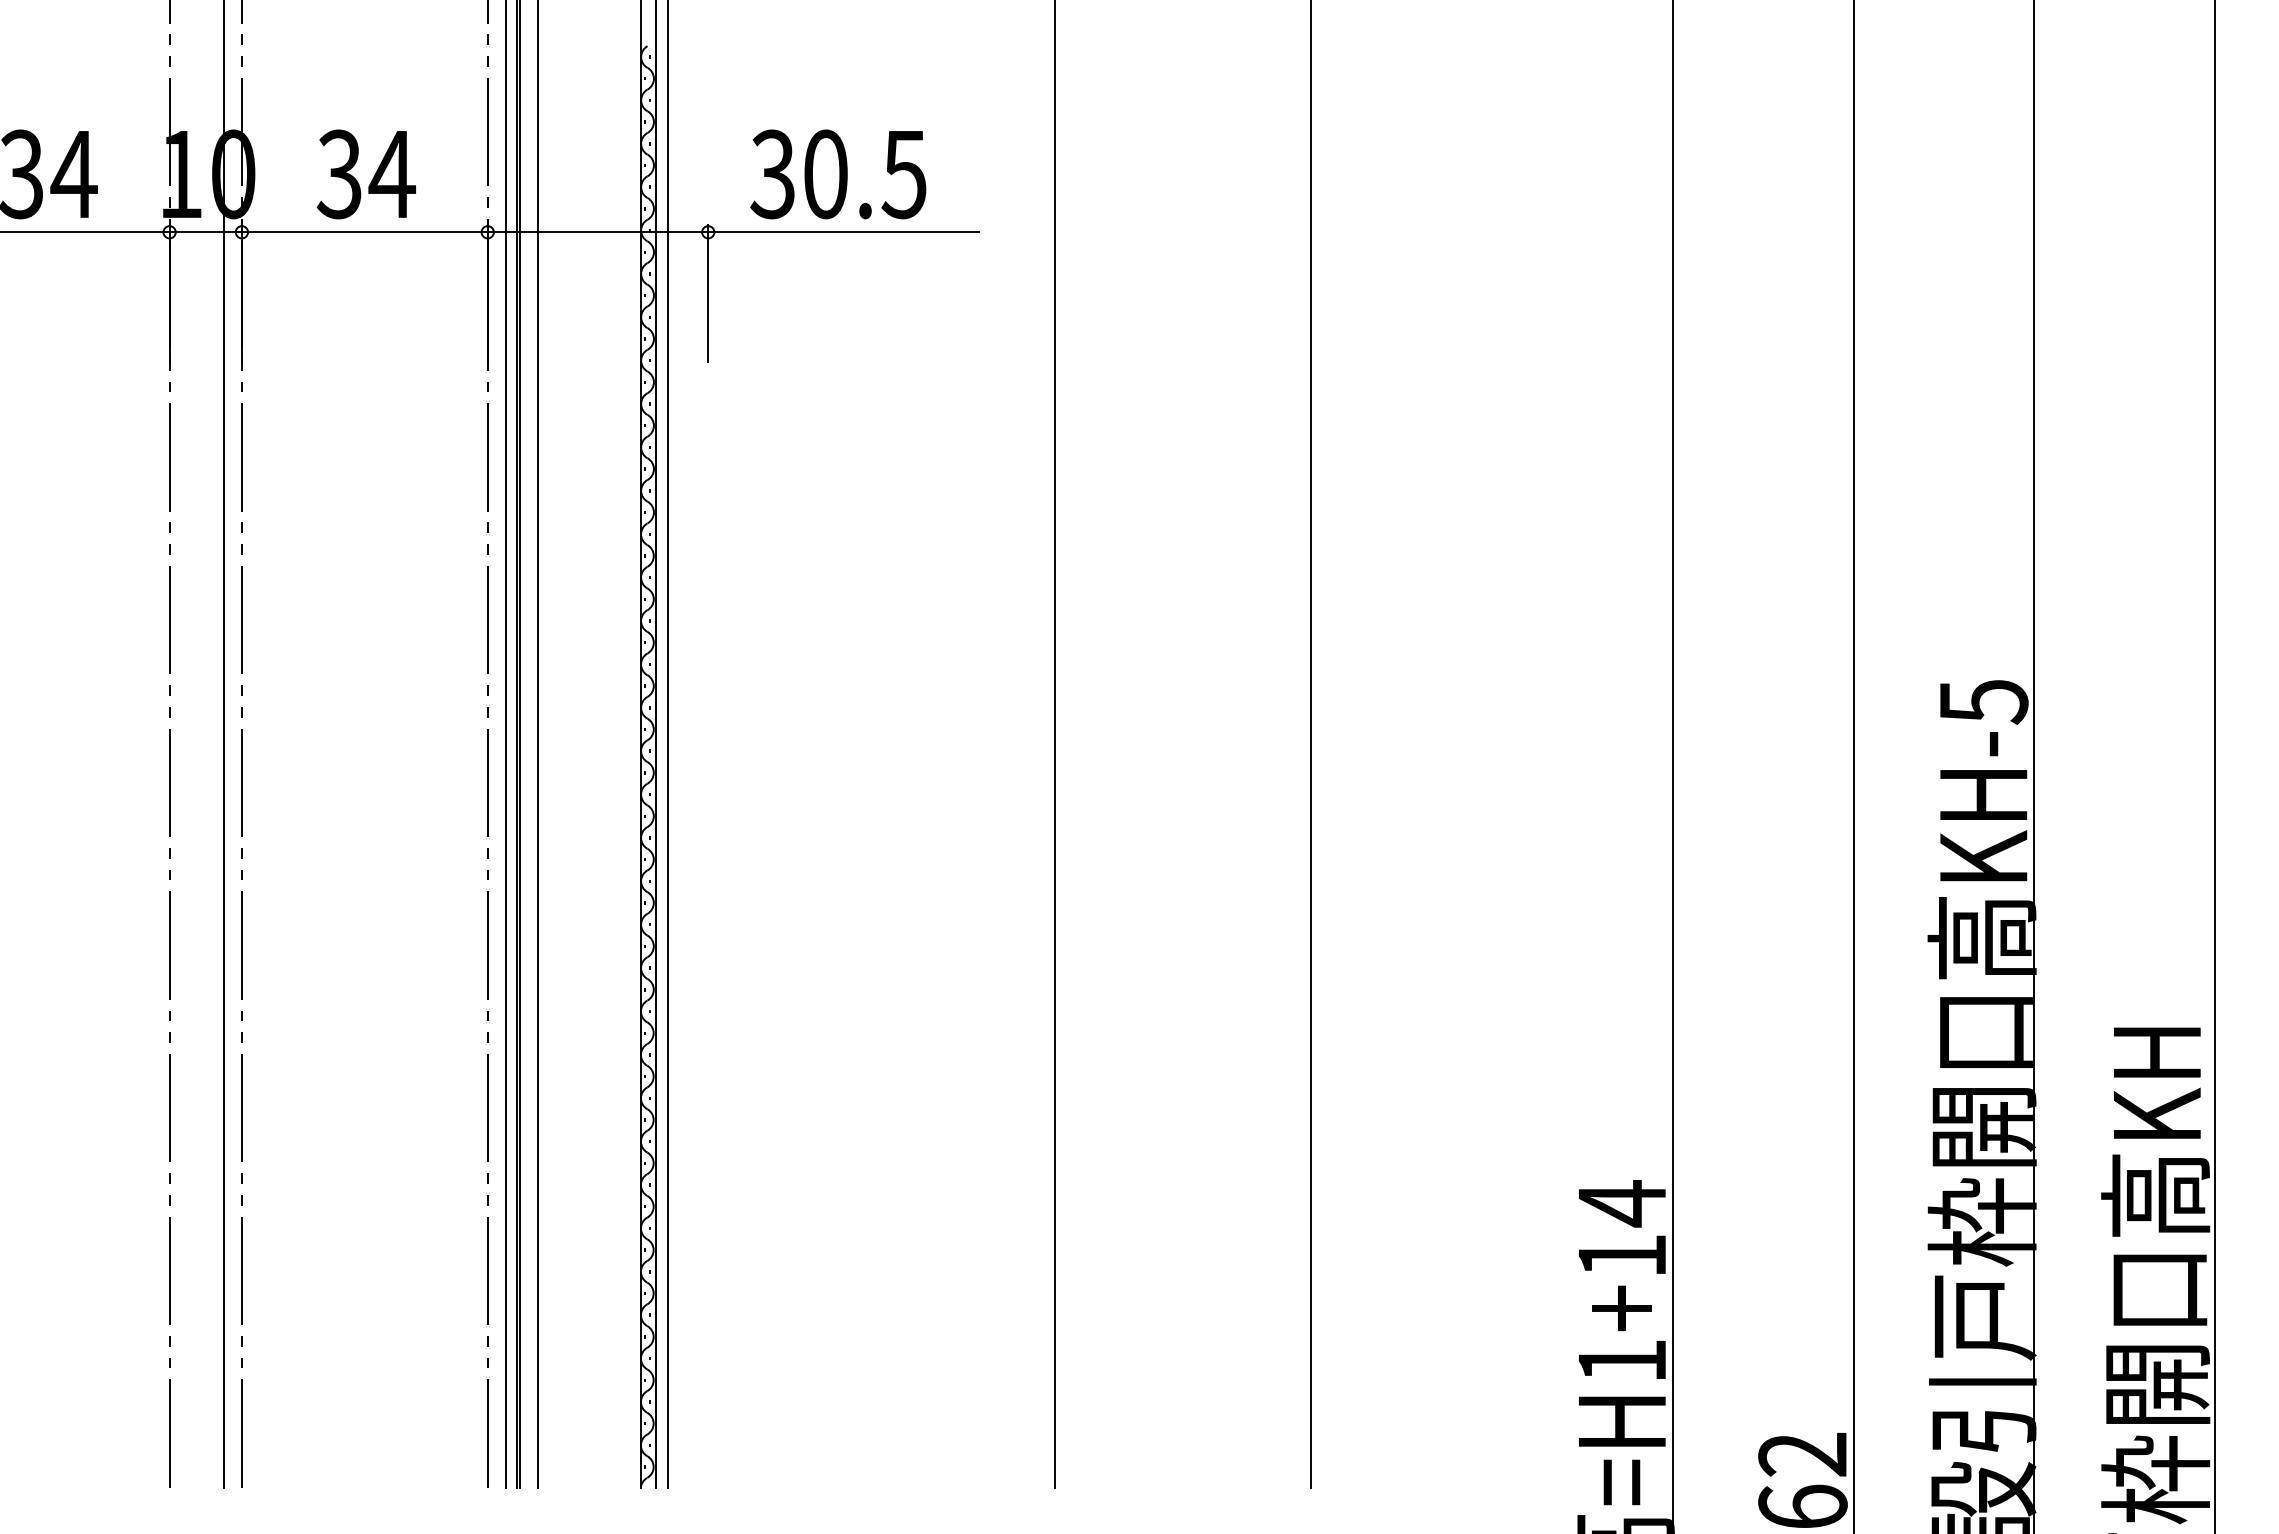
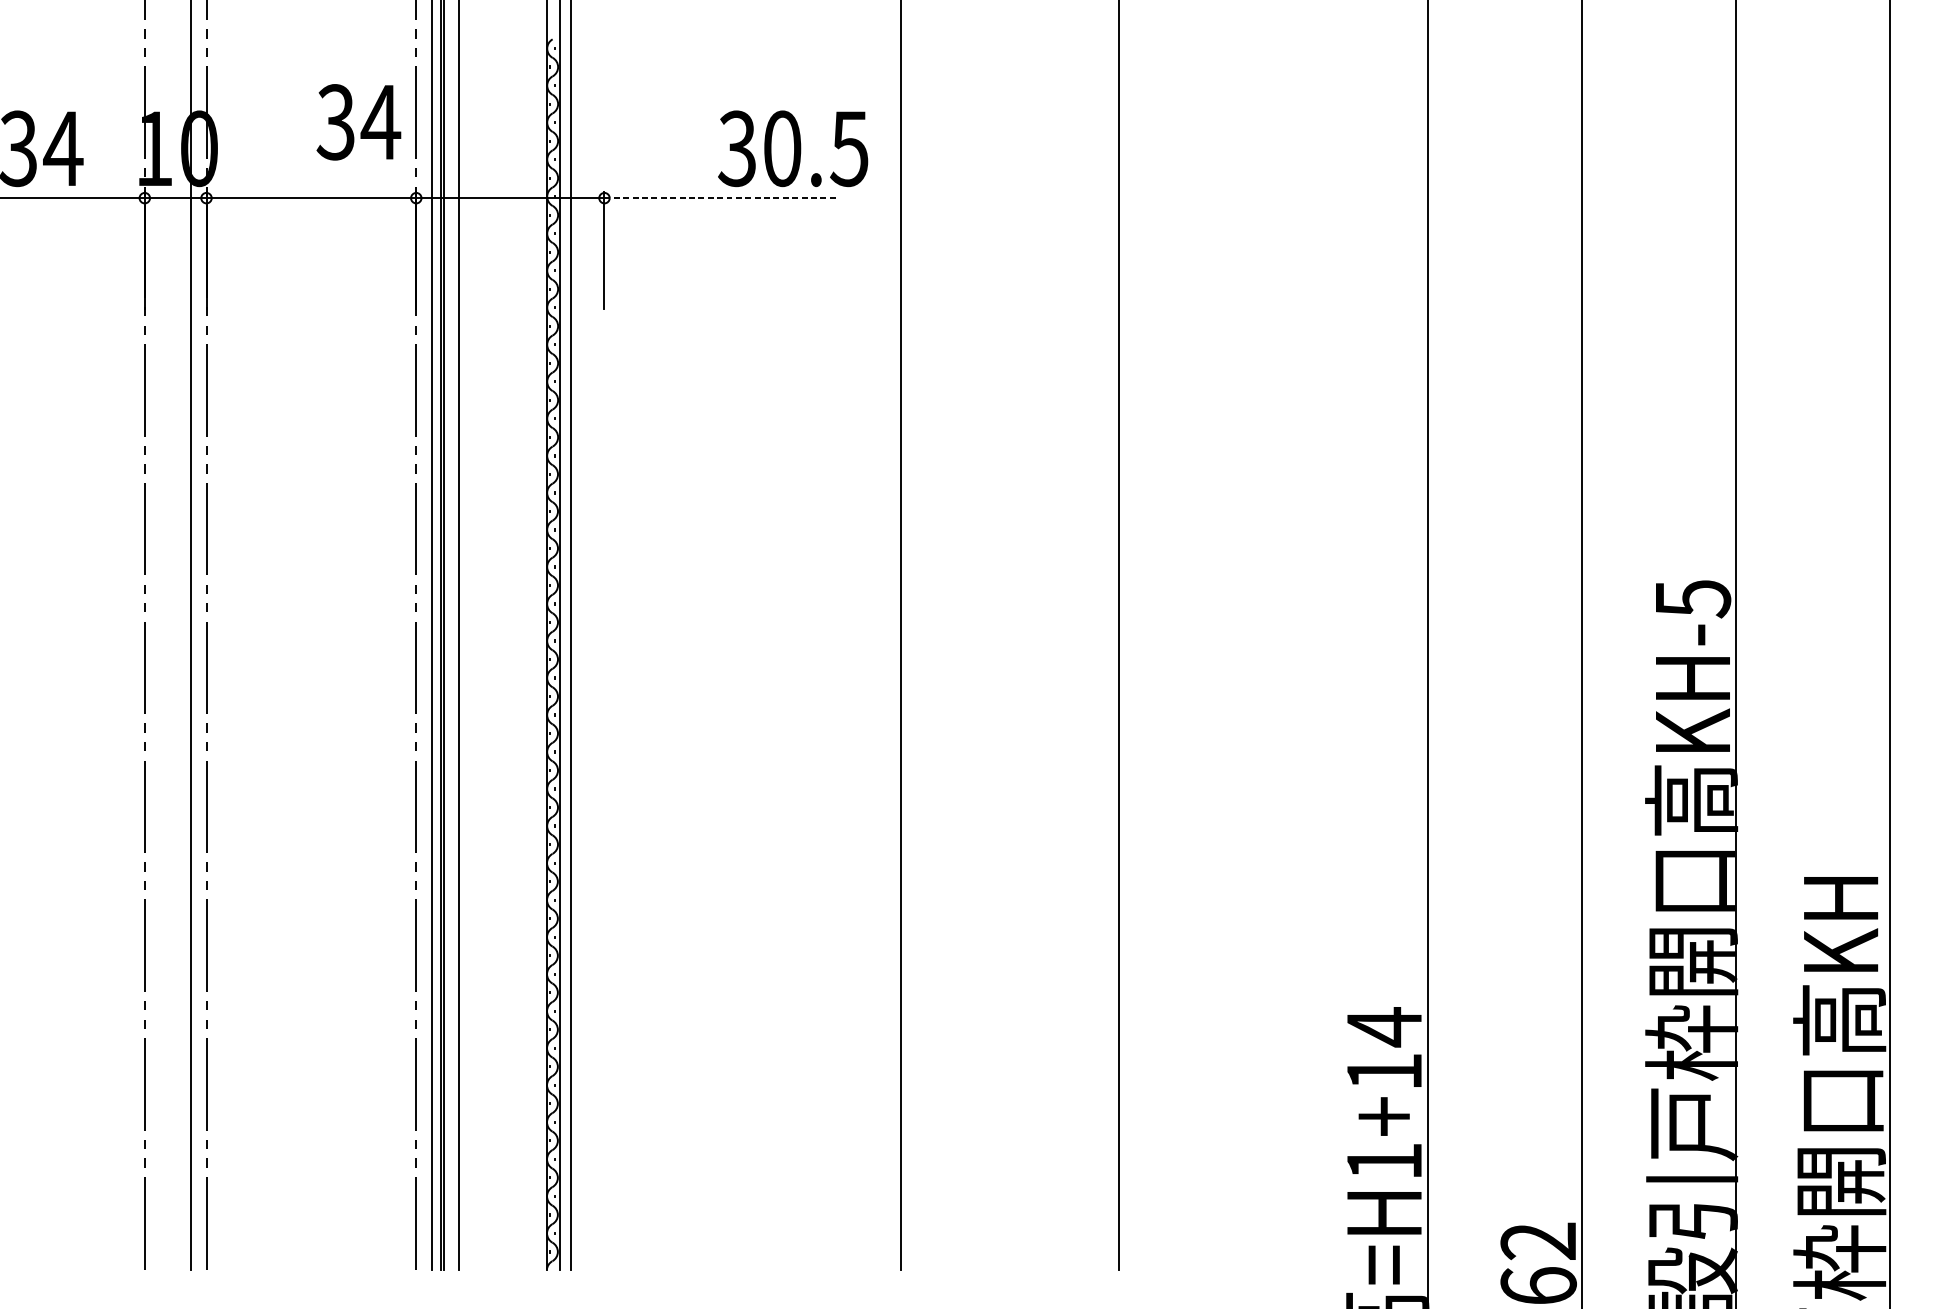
text: (365, 174) -> (358, 122), moved
text: (838, 174) -> (793, 148), moved
line: (844, 232) -> (720, 198), solid -> dashed

